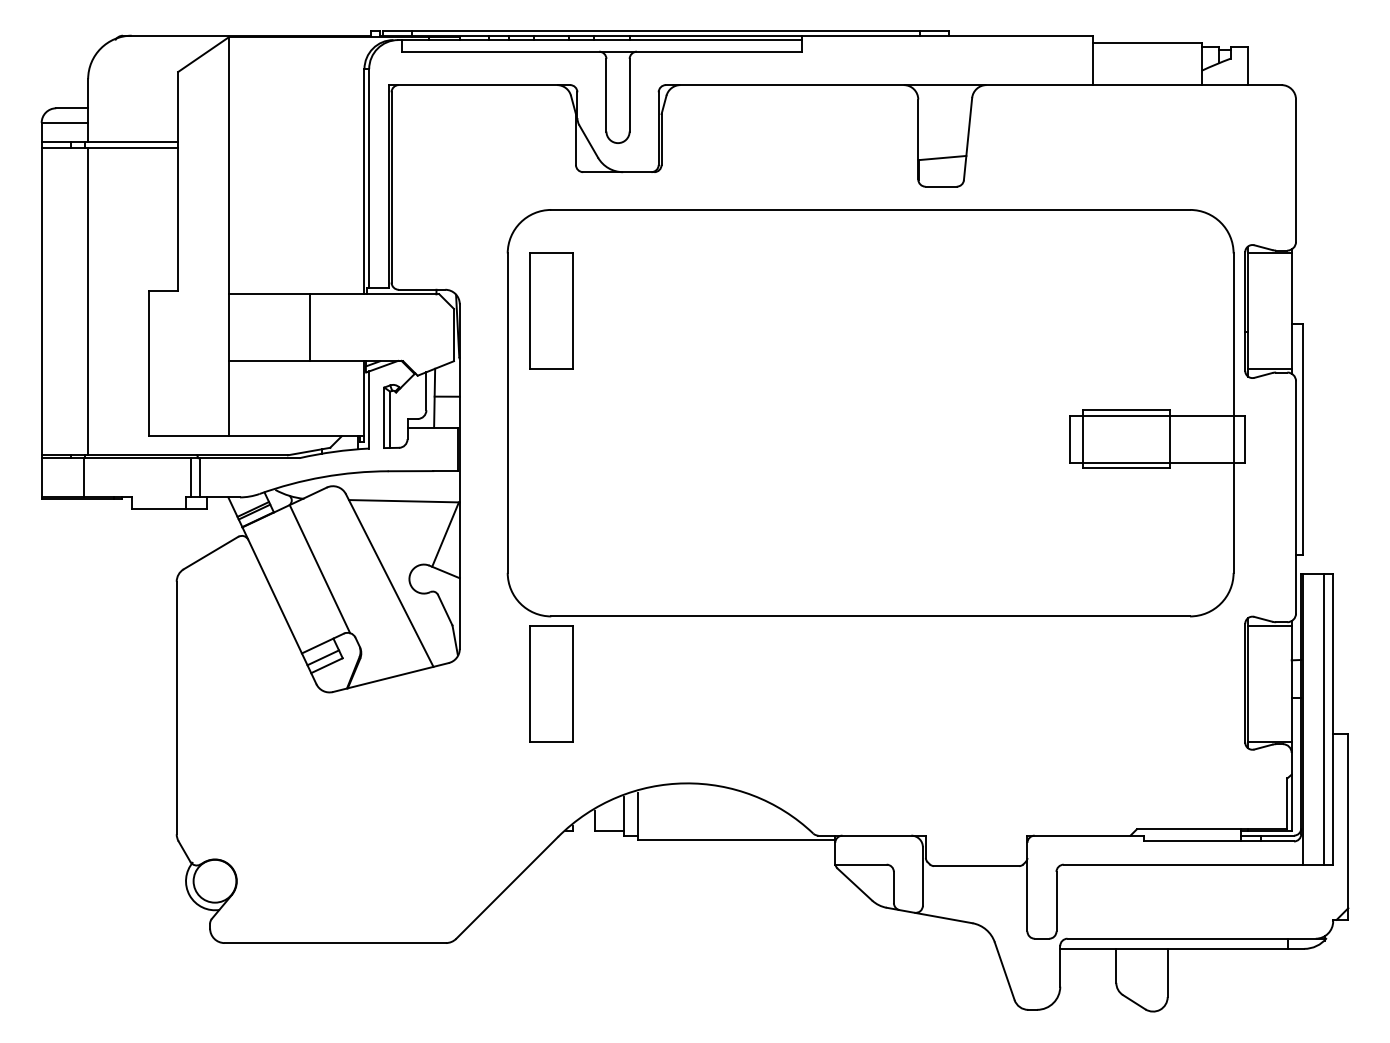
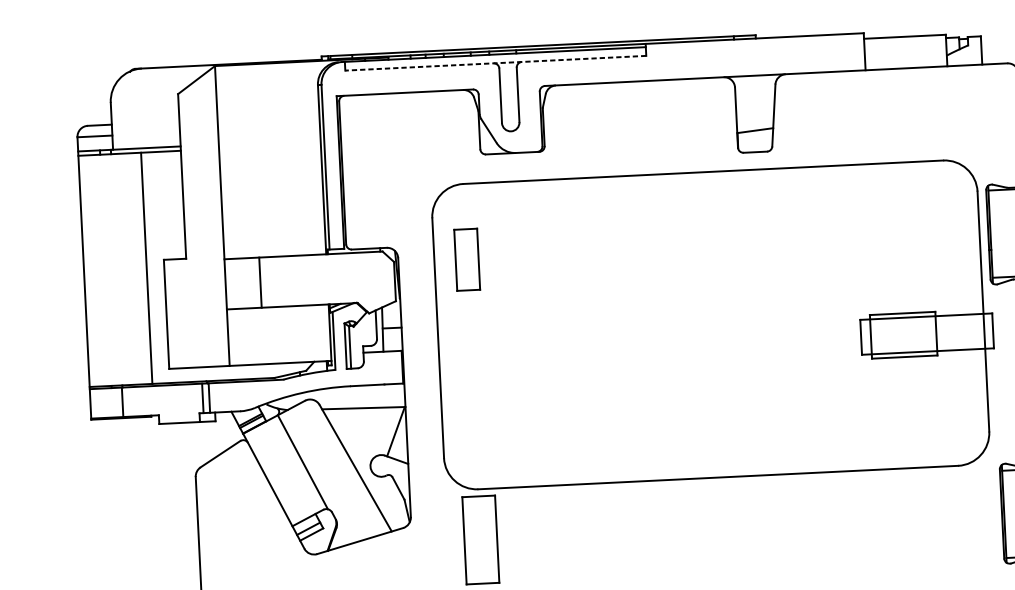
line: (601, 51) -> (495, 63), solid -> dashed
line: (88, 301) -> (147, 268), moved
part: (551, 310) -> (467, 259), size x0.7
line: (310, 327) -> (260, 282), moved

